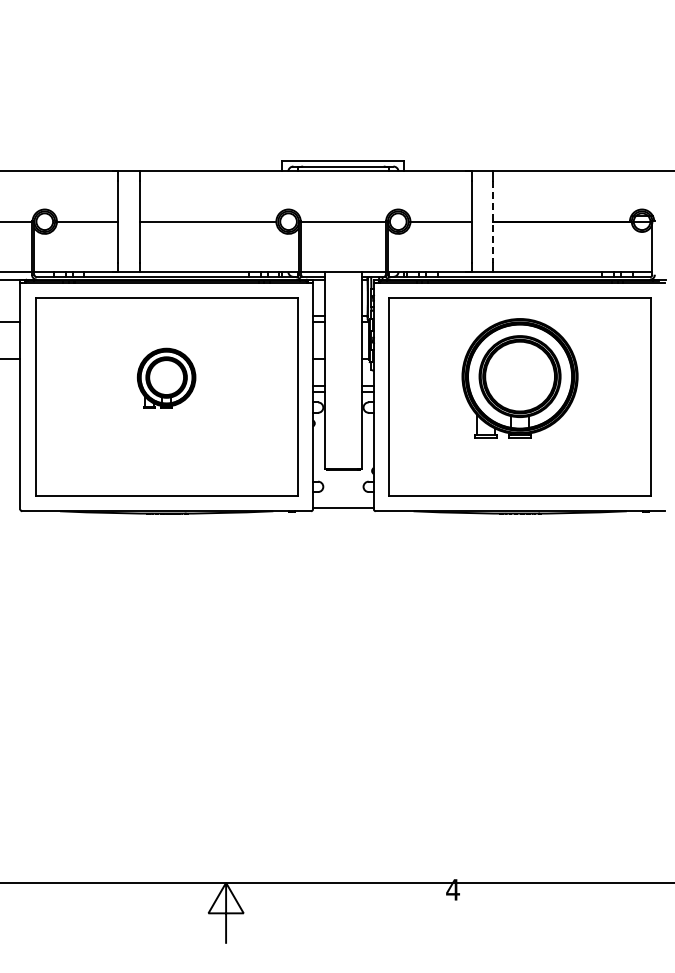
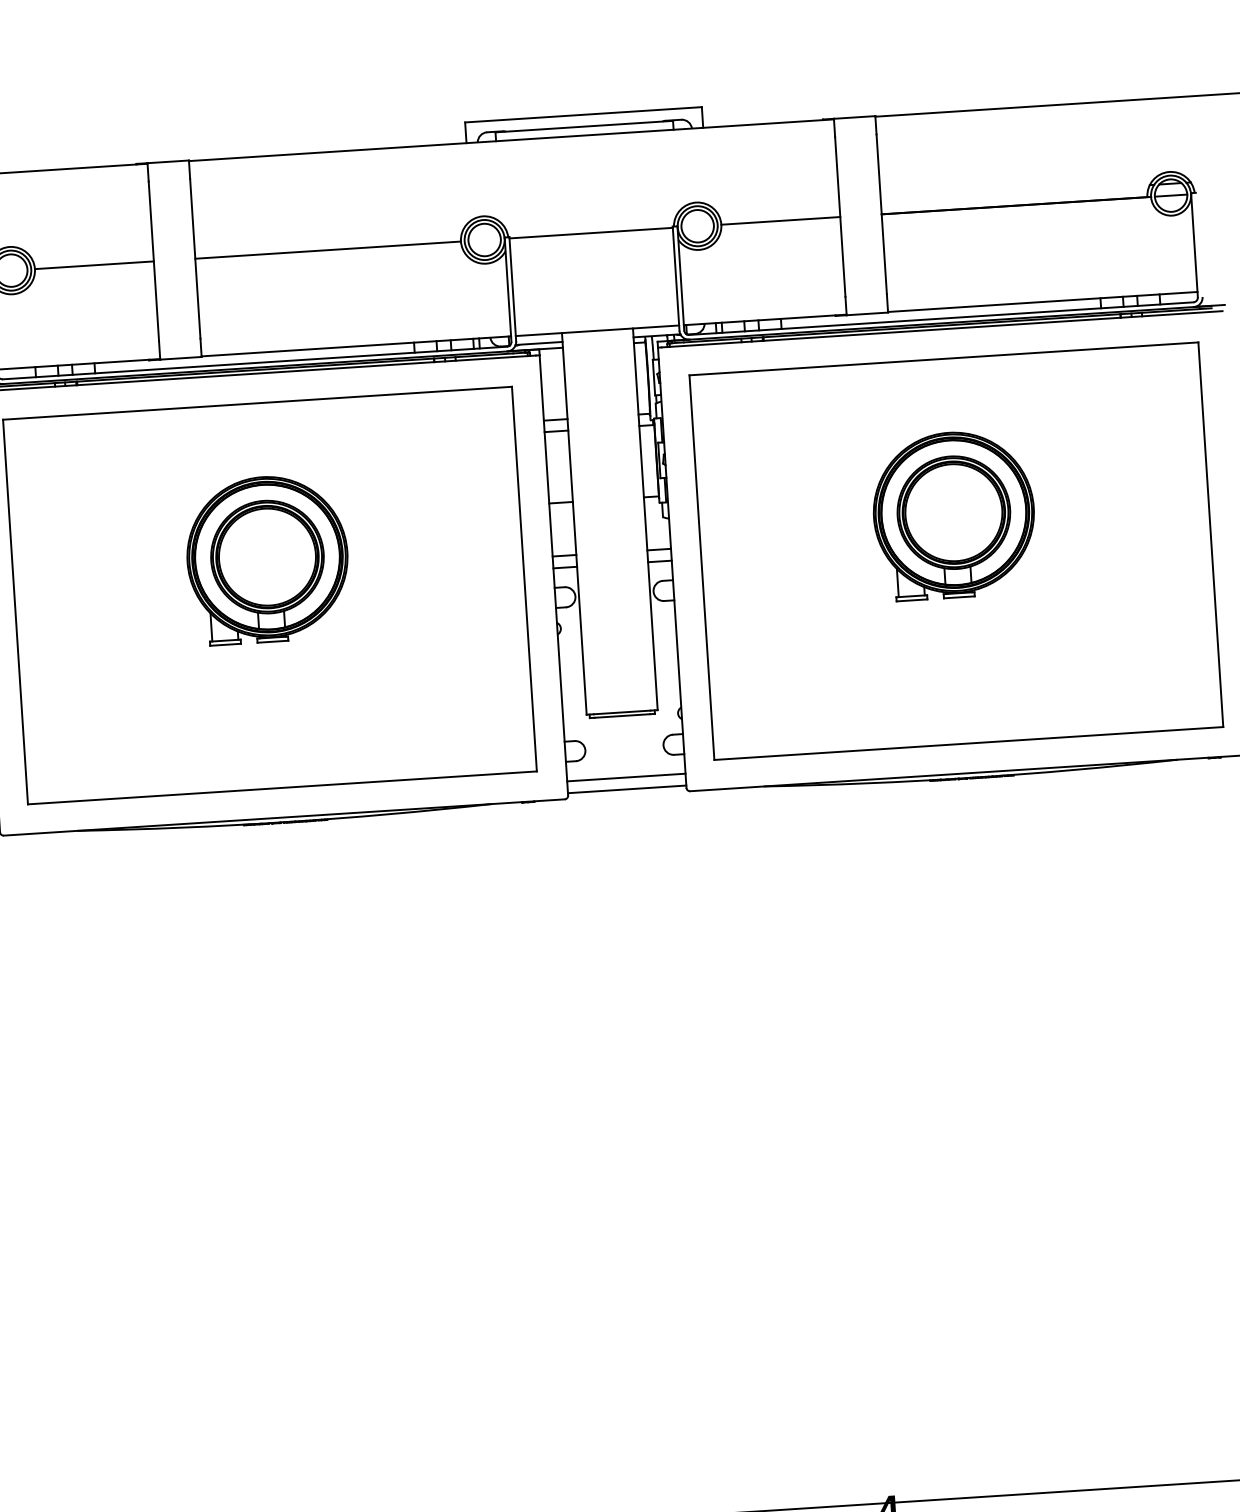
line: (493, 222) -> (882, 215), dashed -> solid
part: (166, 378) -> (267, 559), size x1.43
part: (520, 378) -> (954, 515), size x0.71
line: (342, 502) -> (624, 778), added

